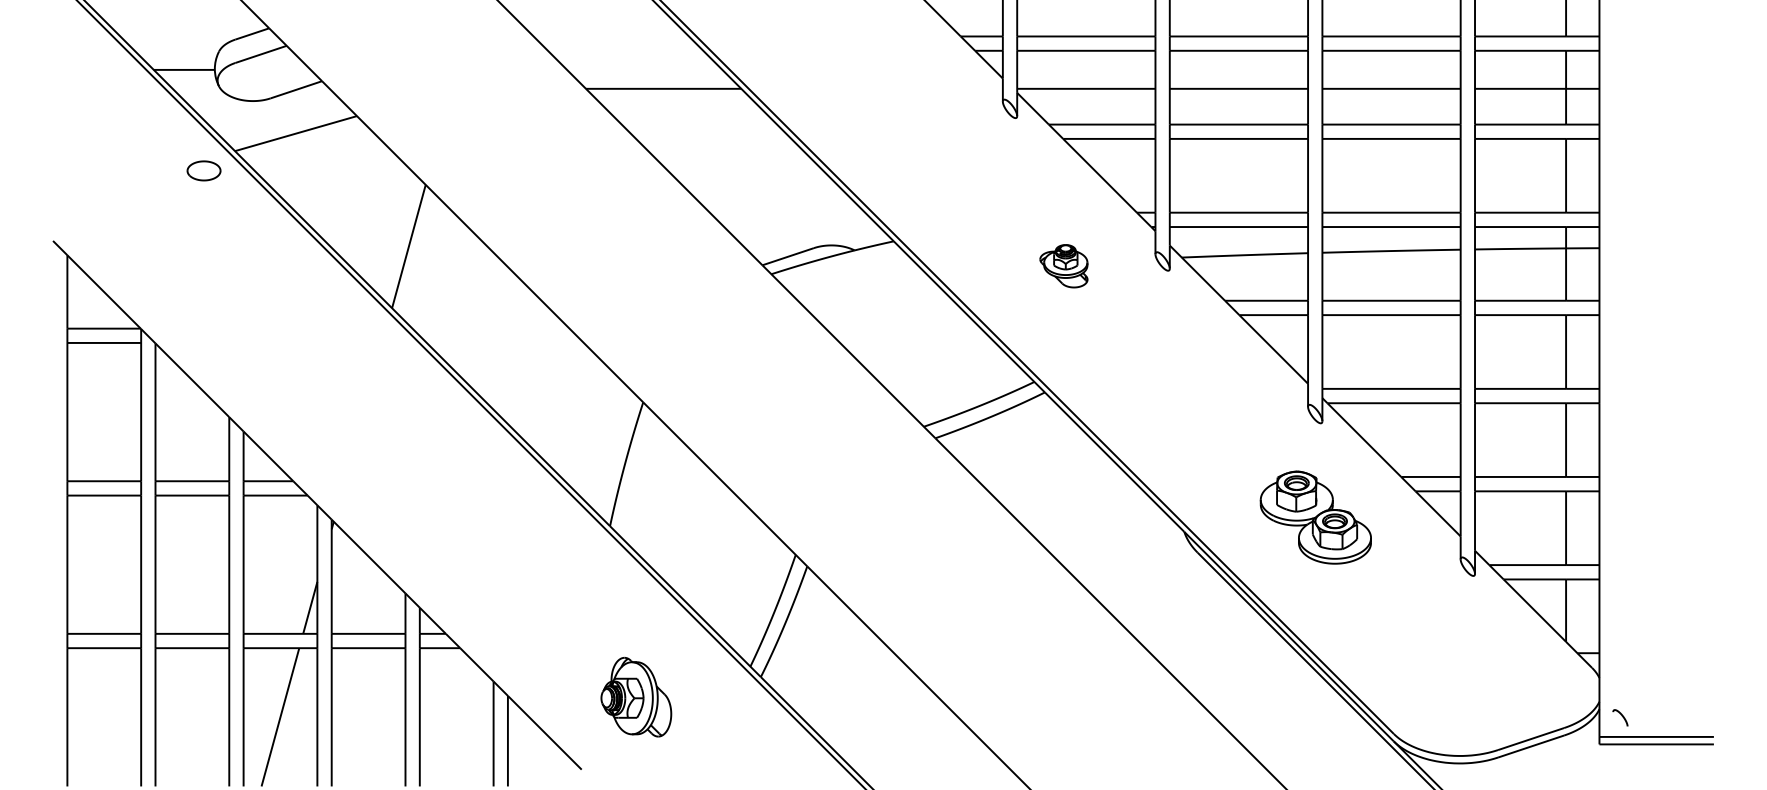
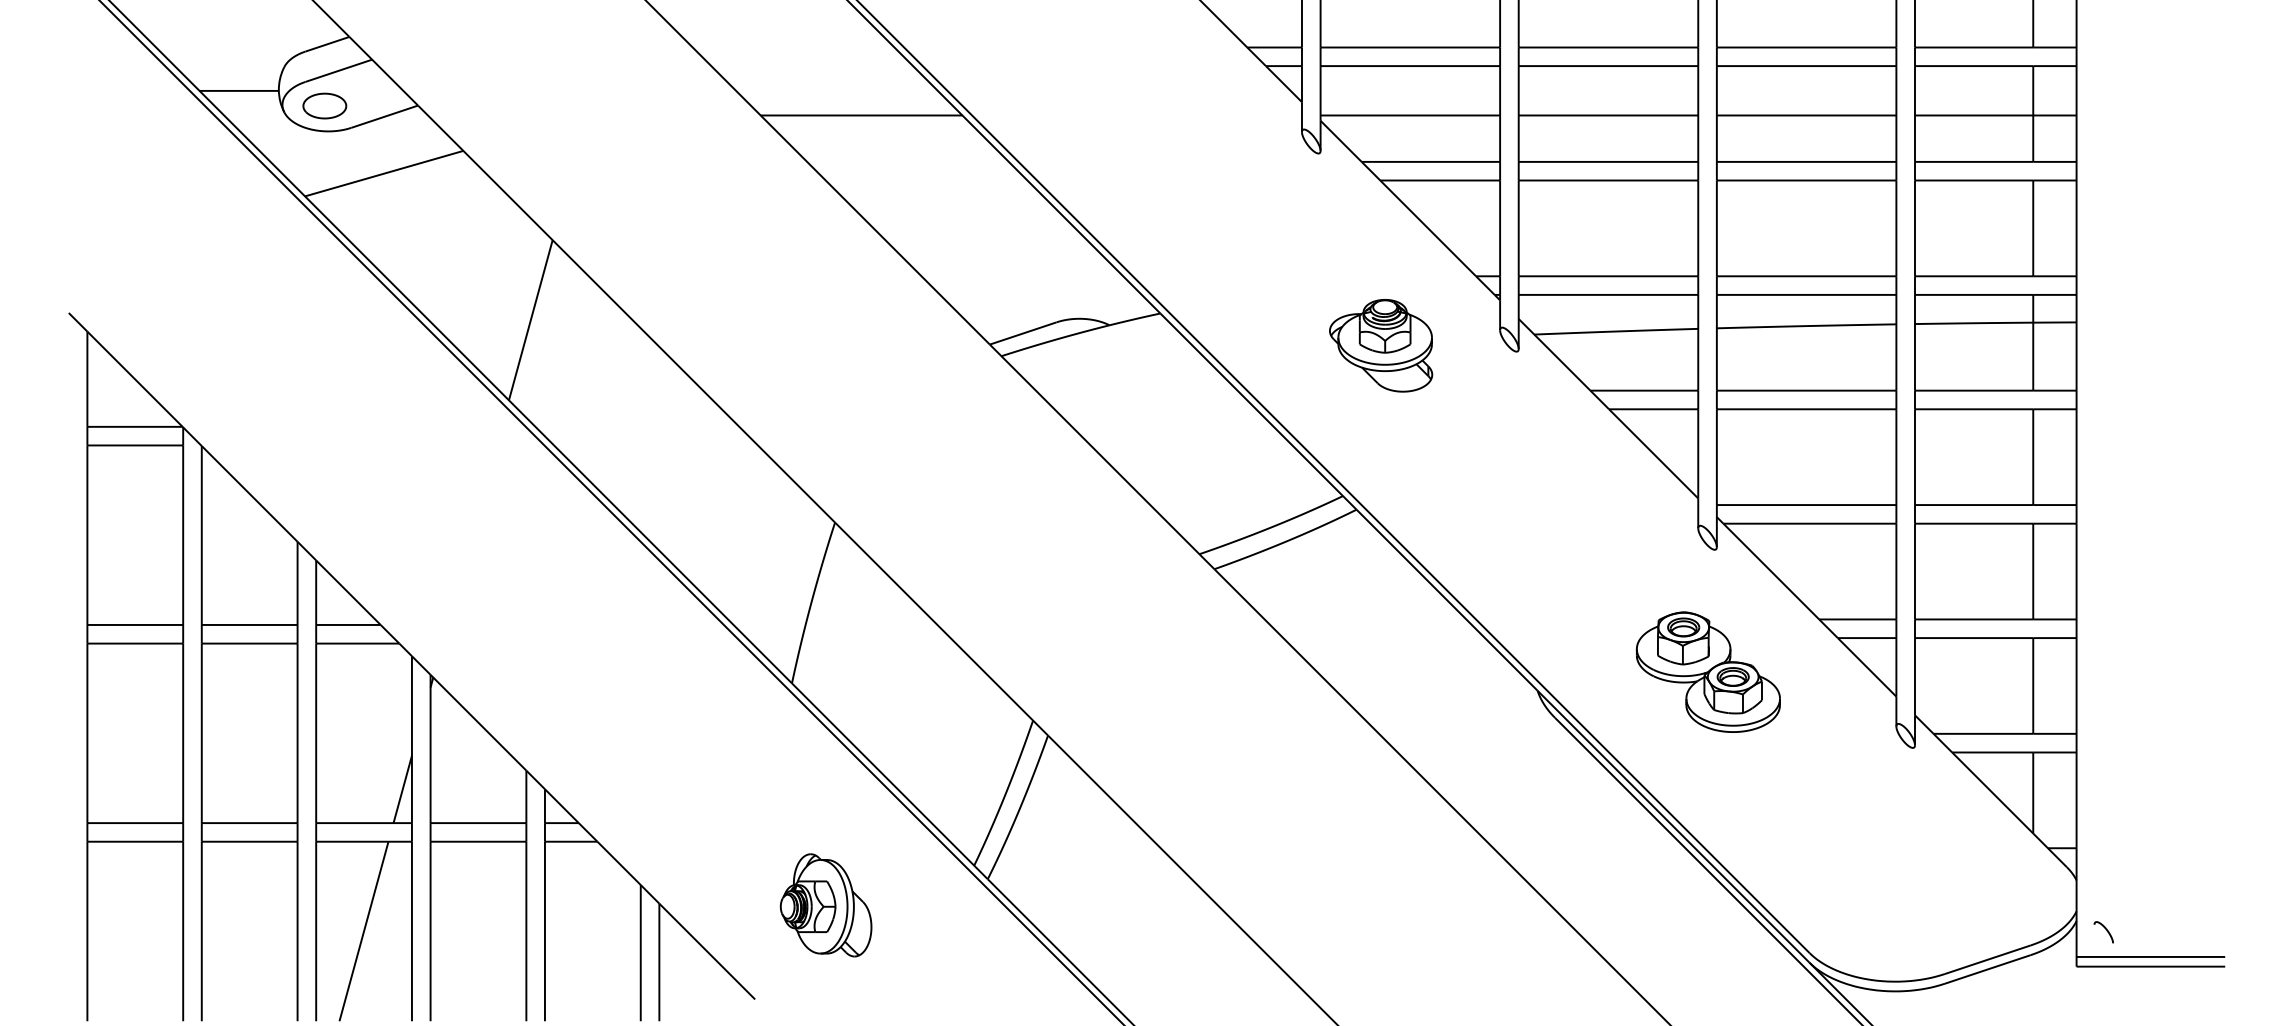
part: (203, 170) -> (324, 105), moved
part: (1064, 265) -> (1381, 345), size x1.67

